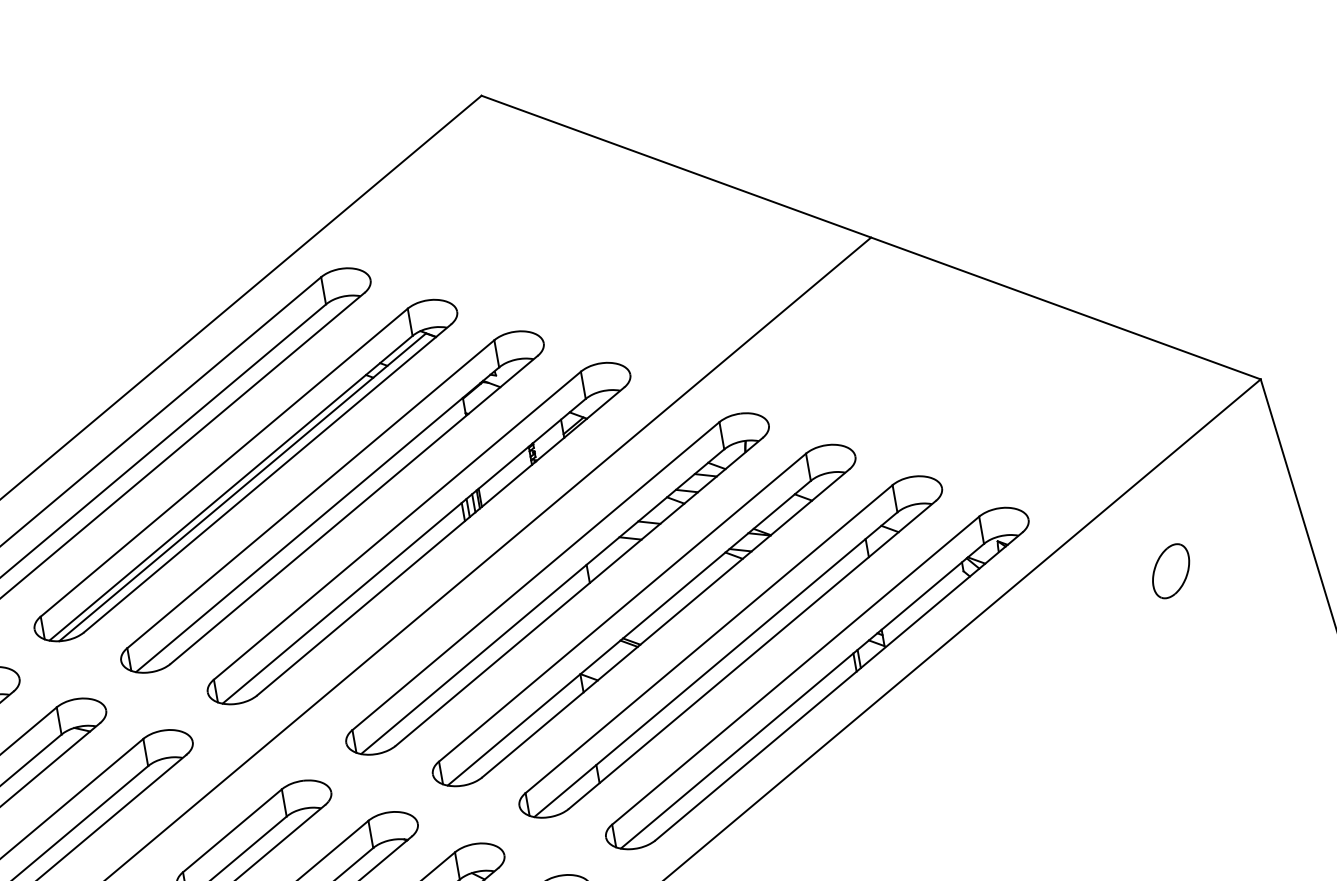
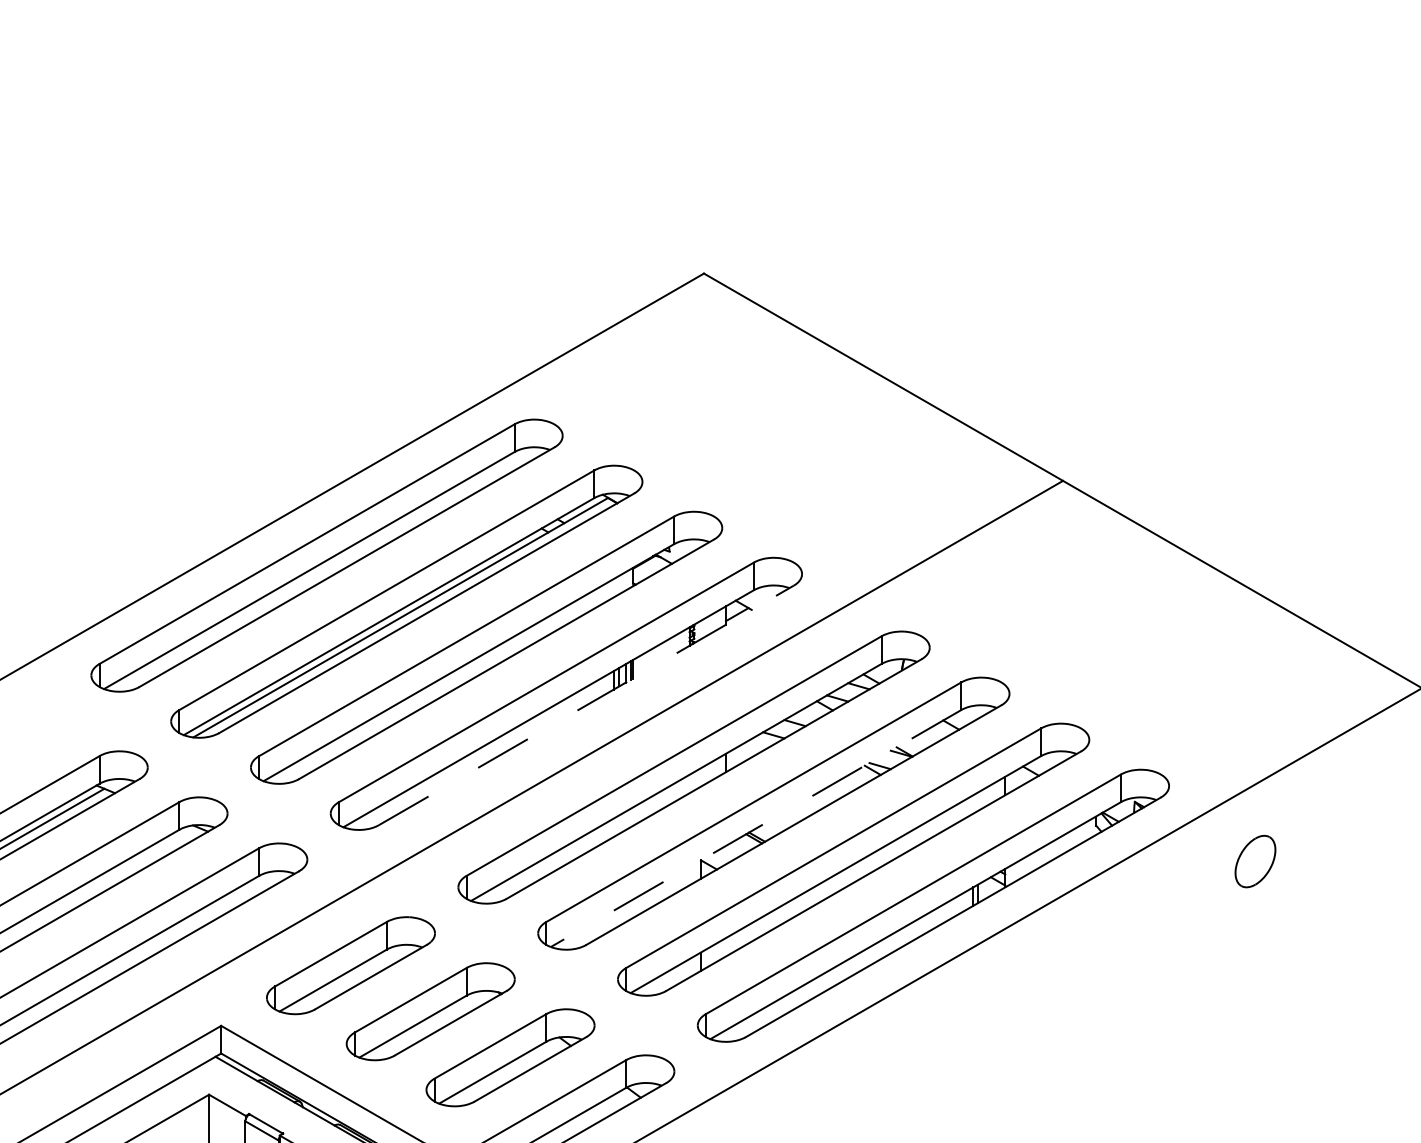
line: (440, 541) -> (586, 705), solid -> dashed
part: (1171, 571) -> (1255, 861), moved
line: (629, 633) -> (756, 828), solid -> dashed

